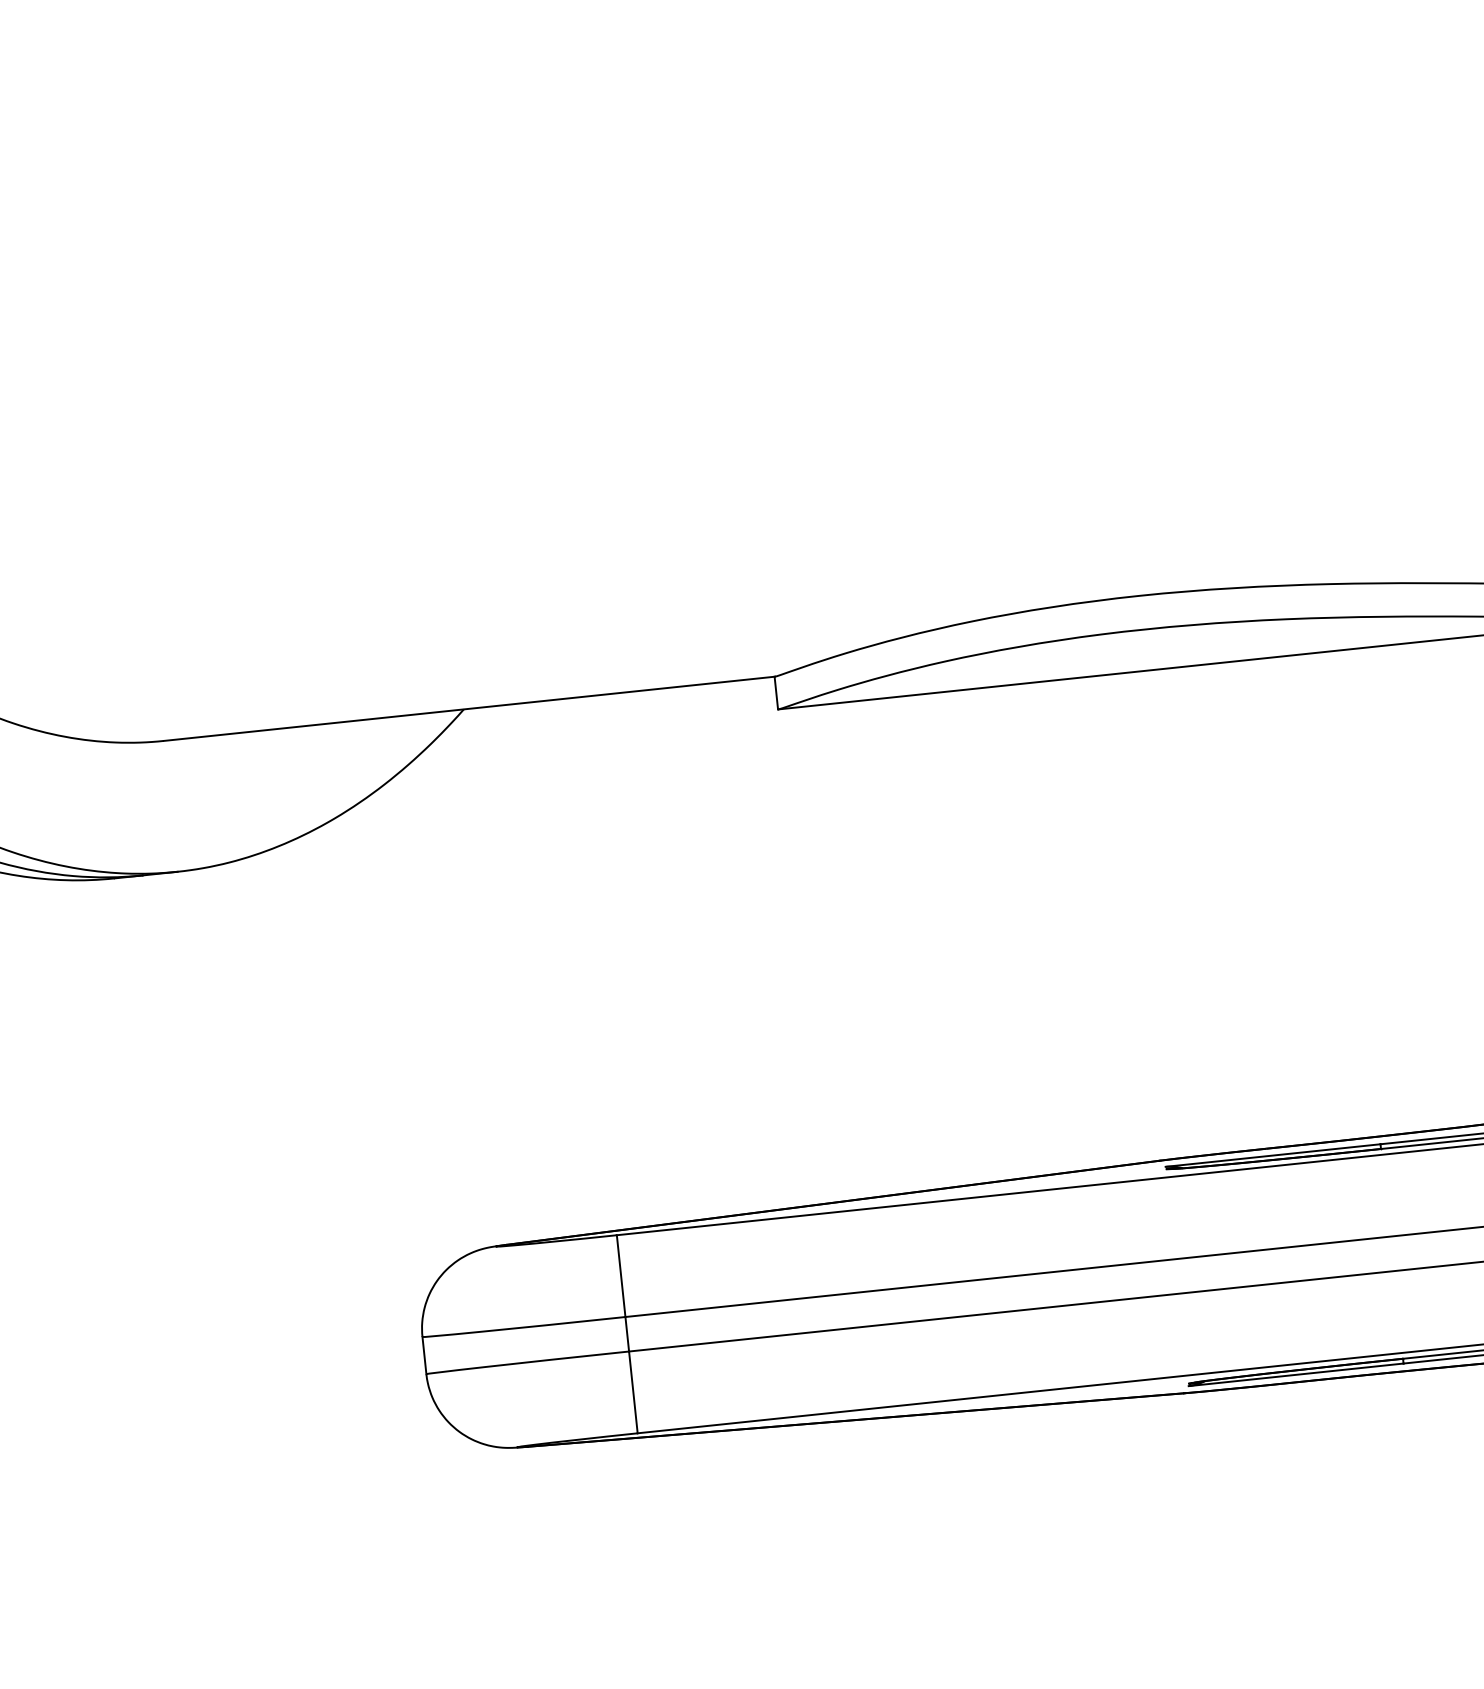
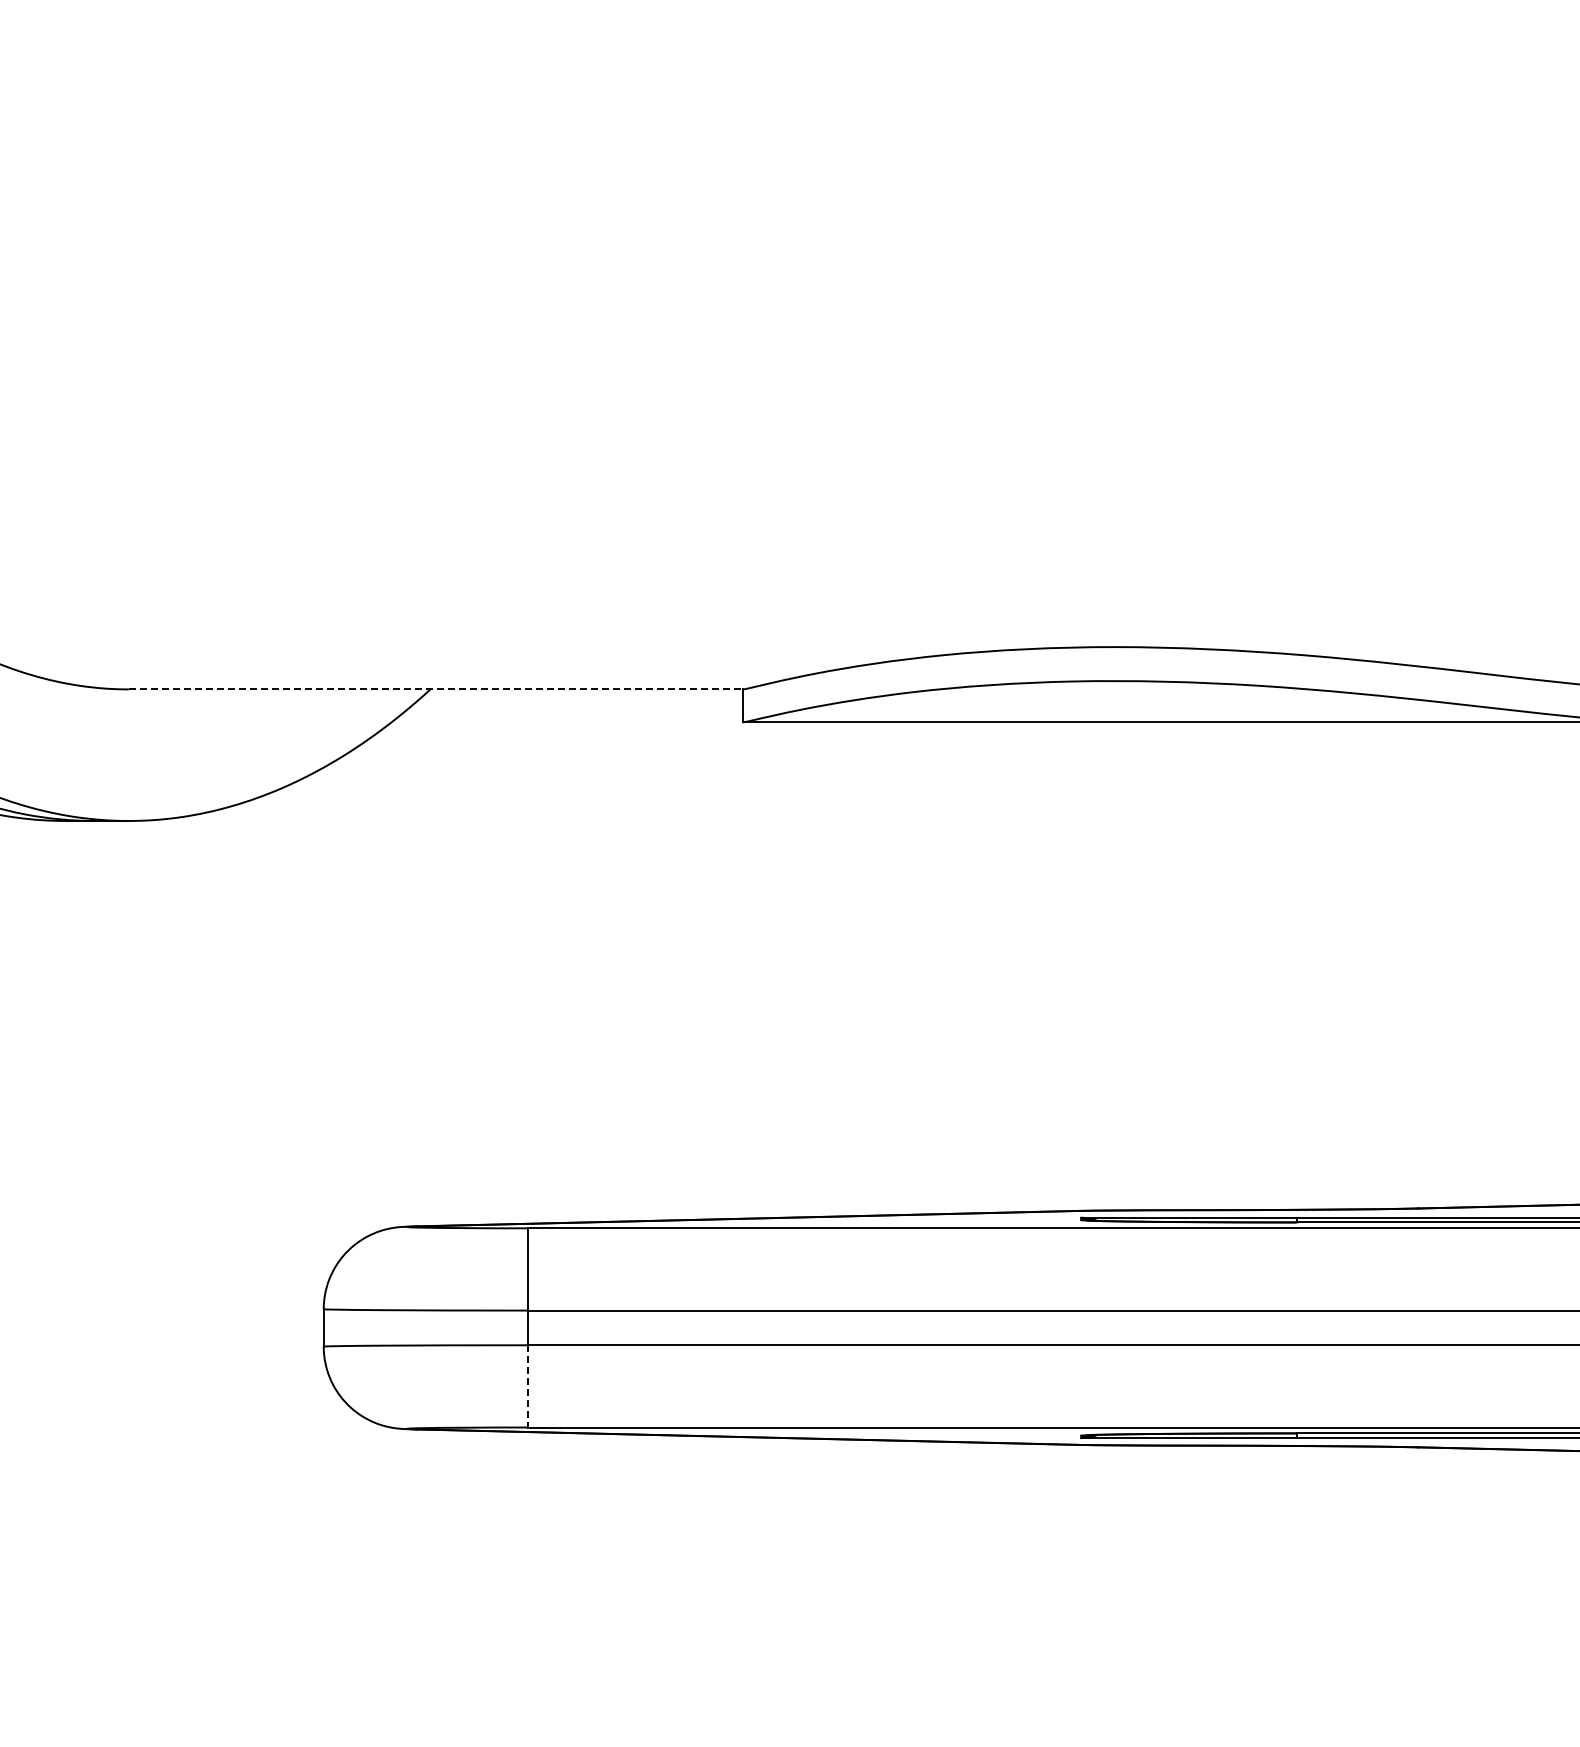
line: (469, 708) -> (436, 689), solid -> dashed
line: (633, 1392) -> (527, 1386), solid -> dashed

